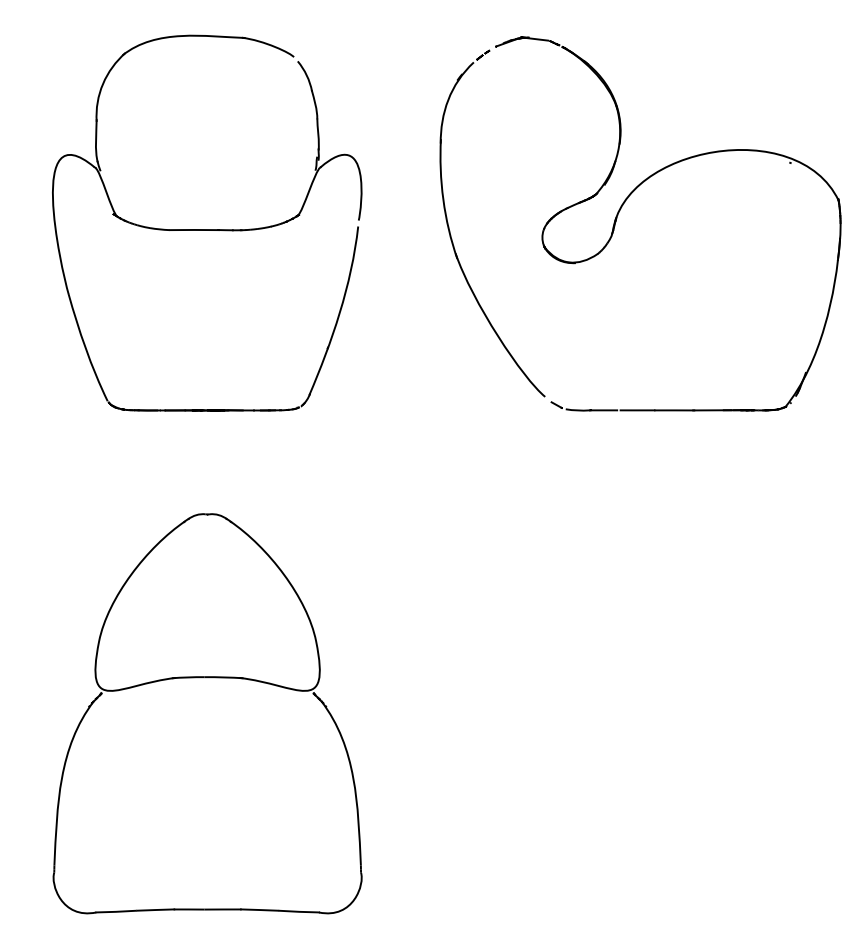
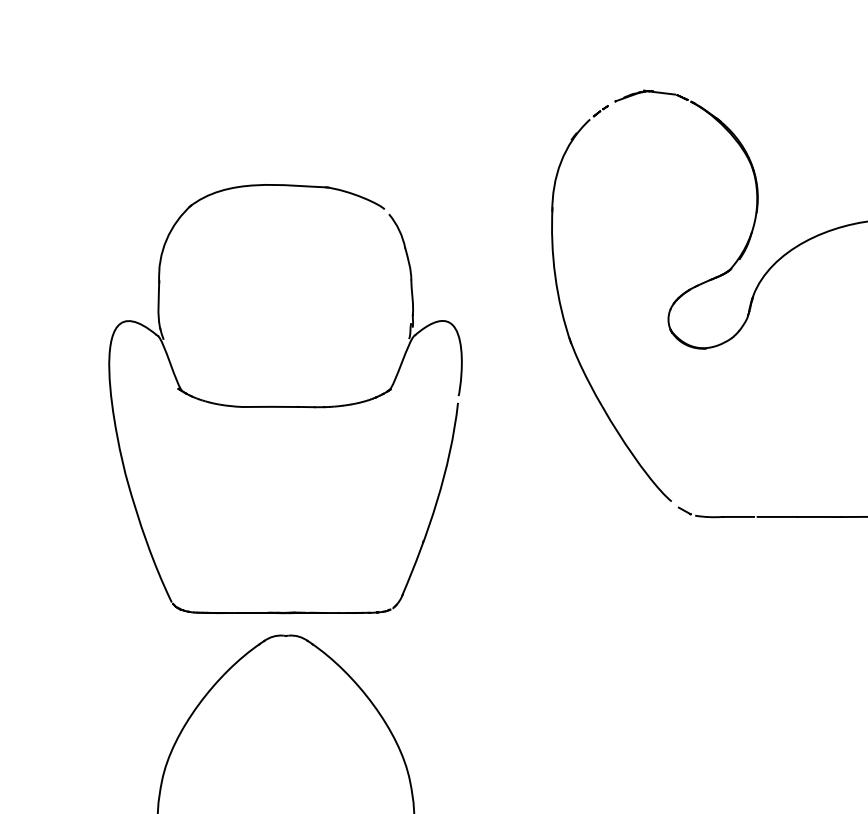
part: (207, 229) -> (285, 406), moved

